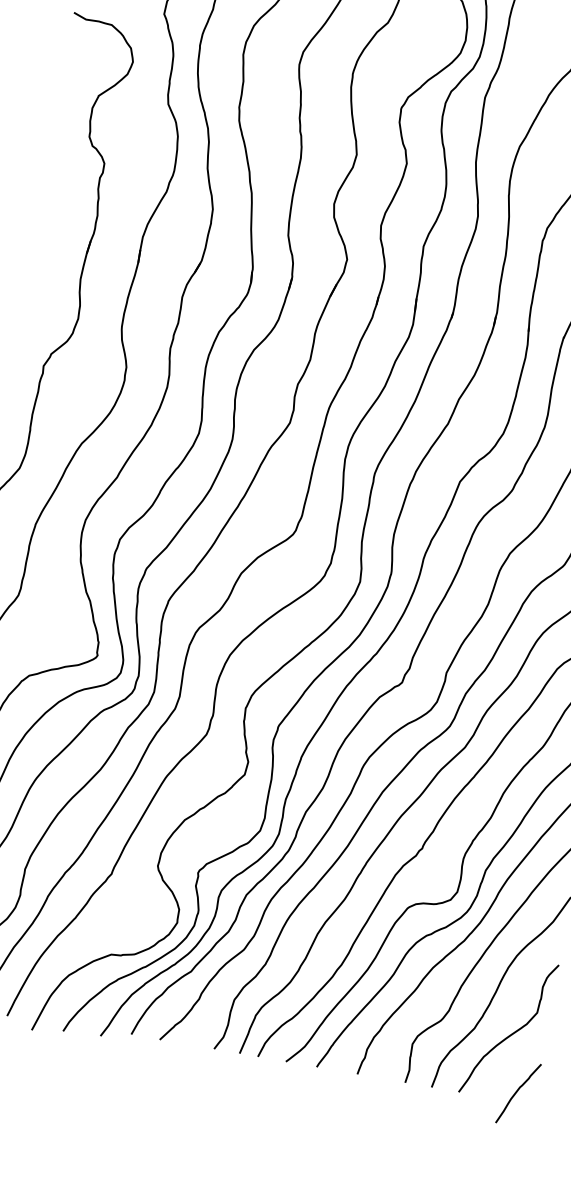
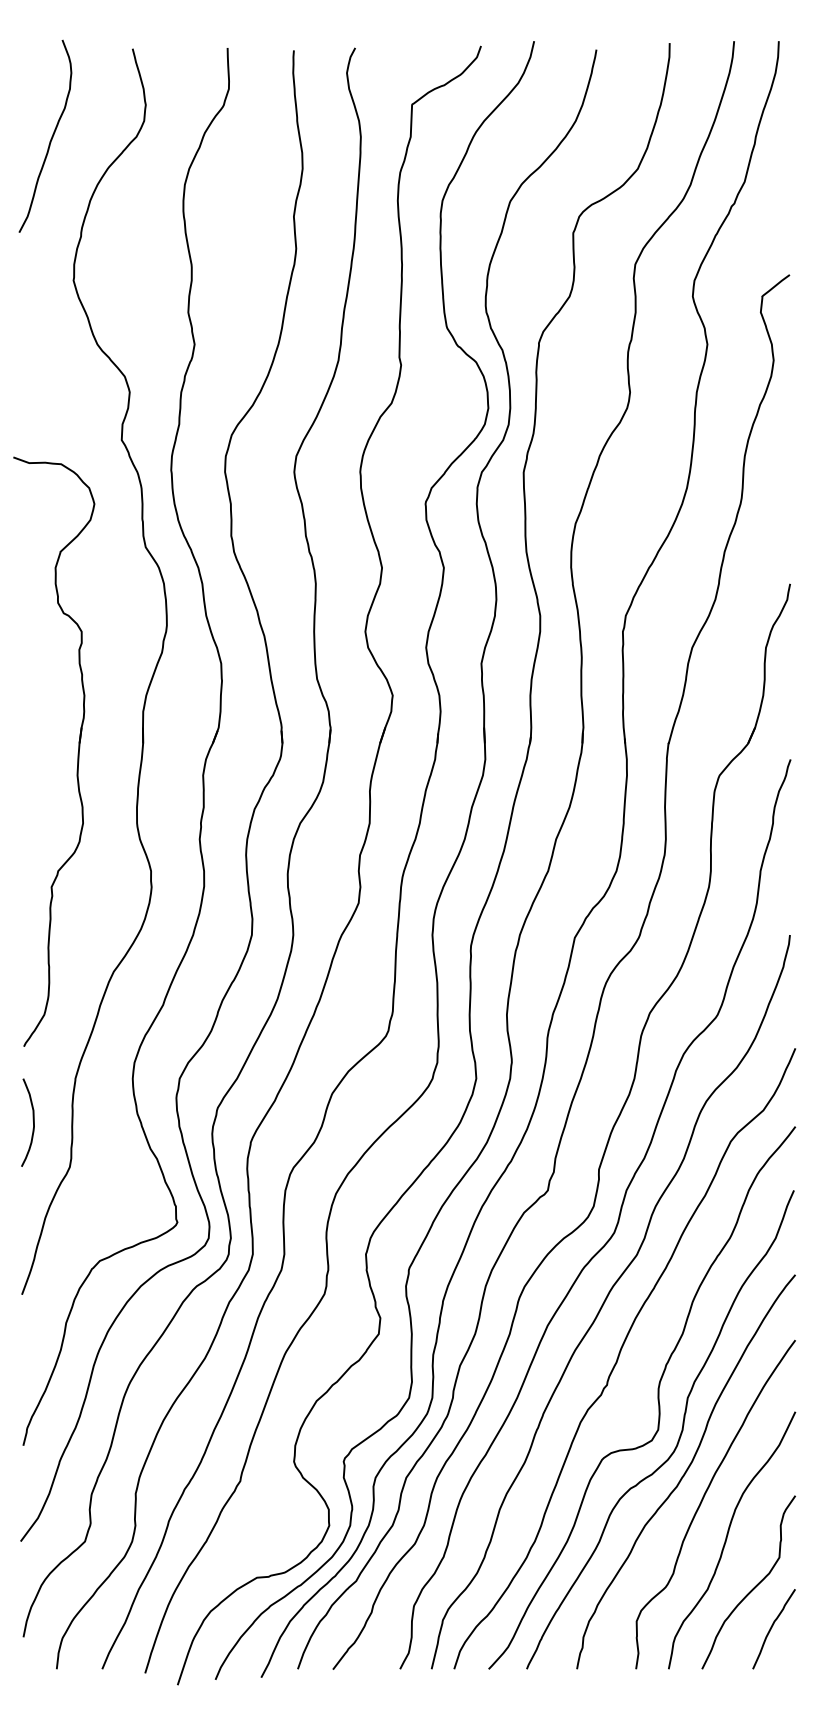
curve: (516, 1093) -> (771, 1629), moved

